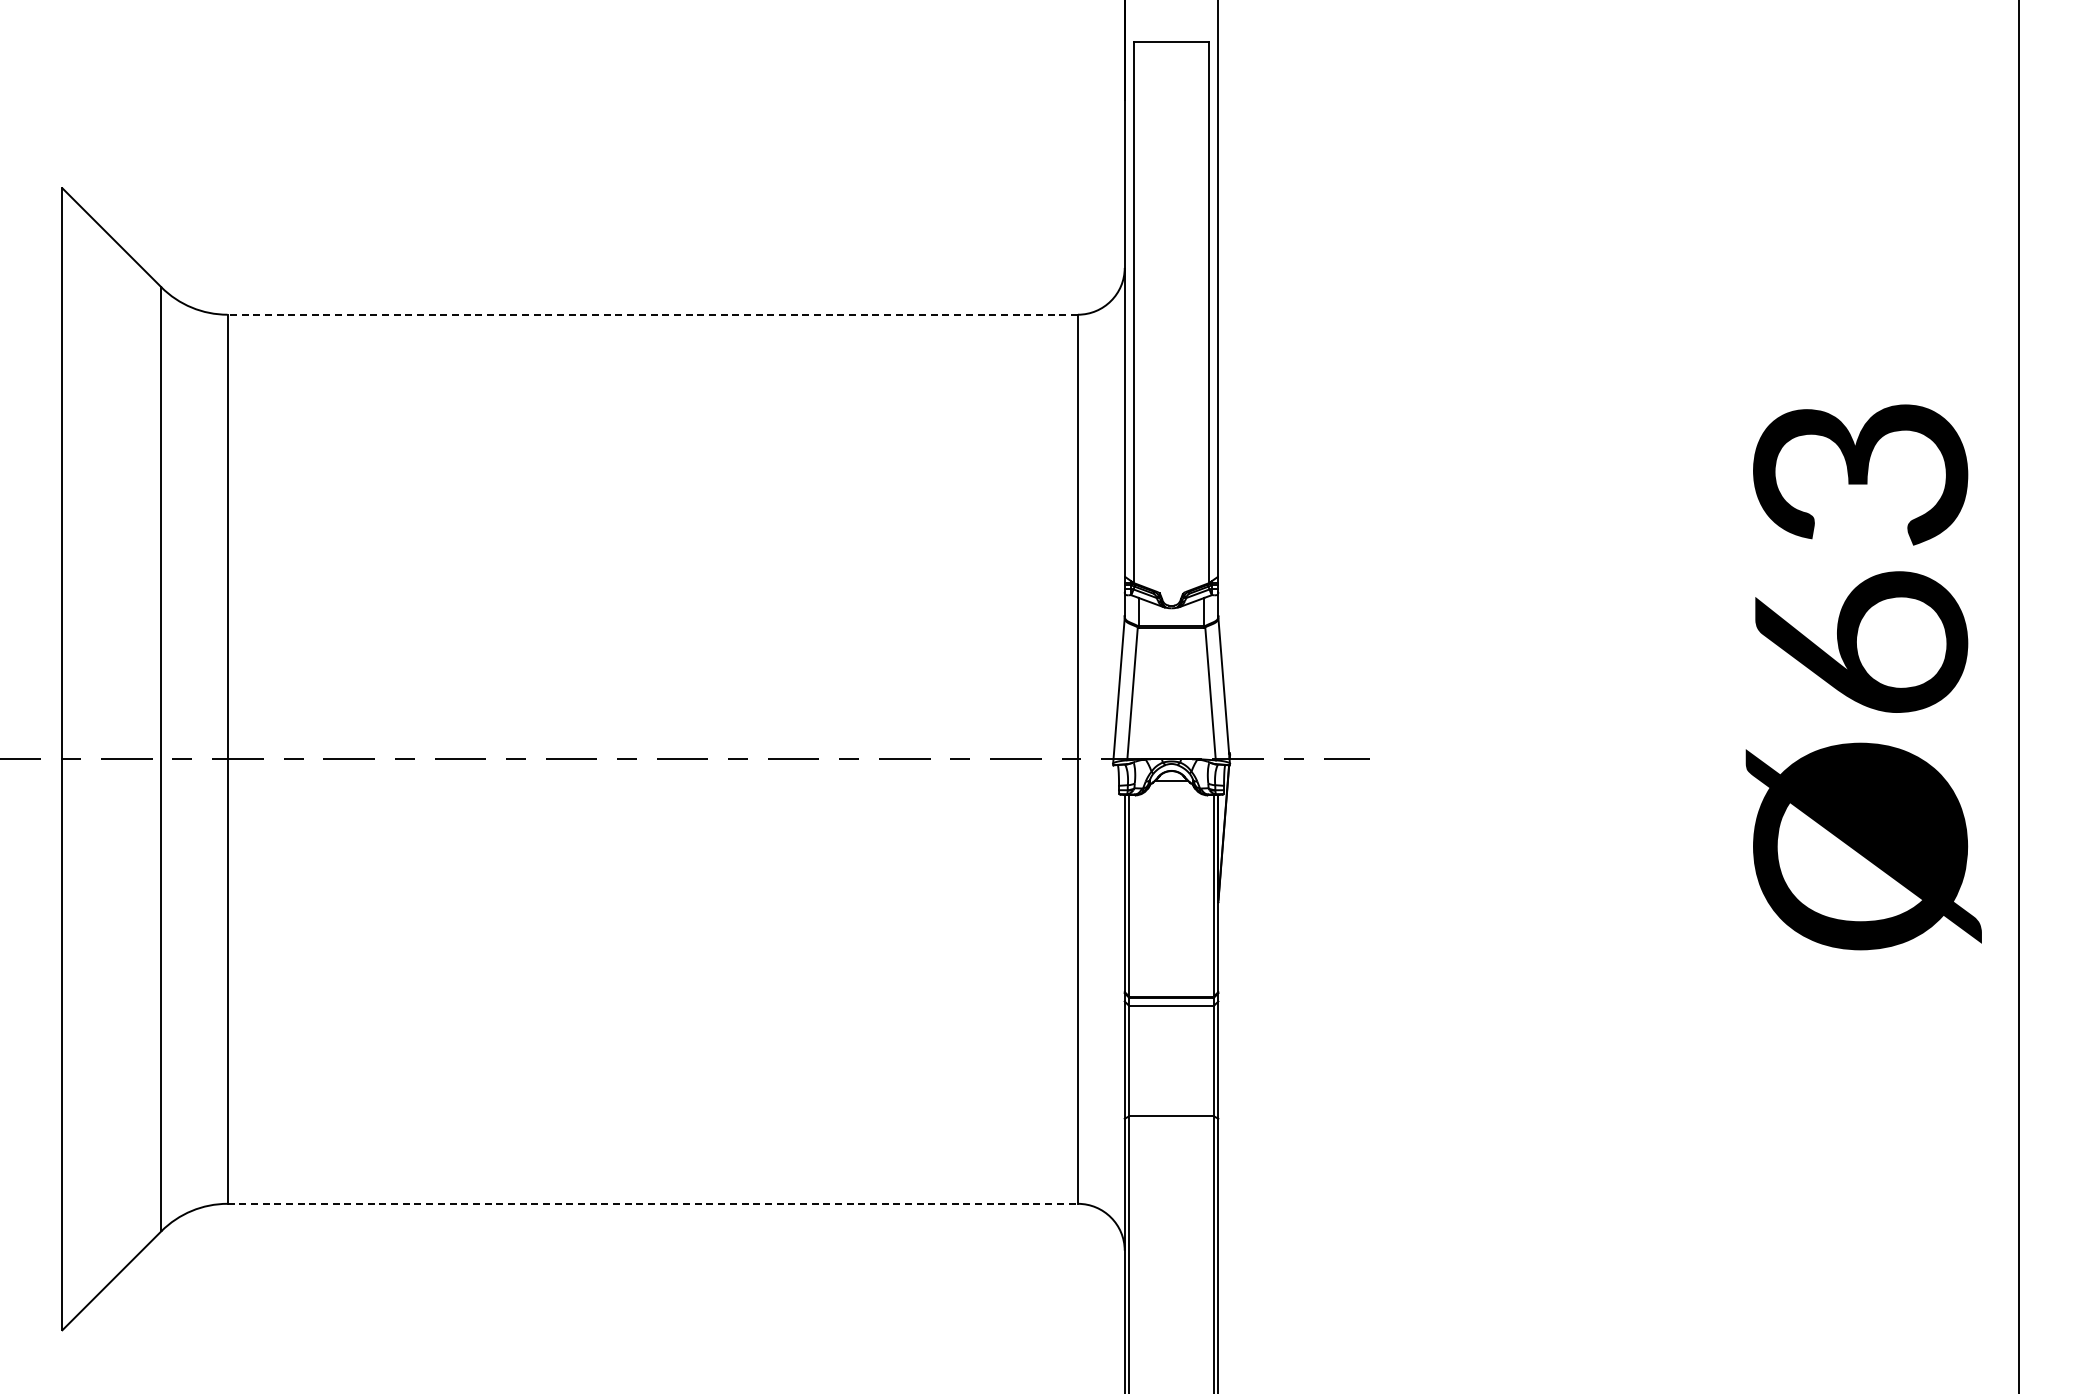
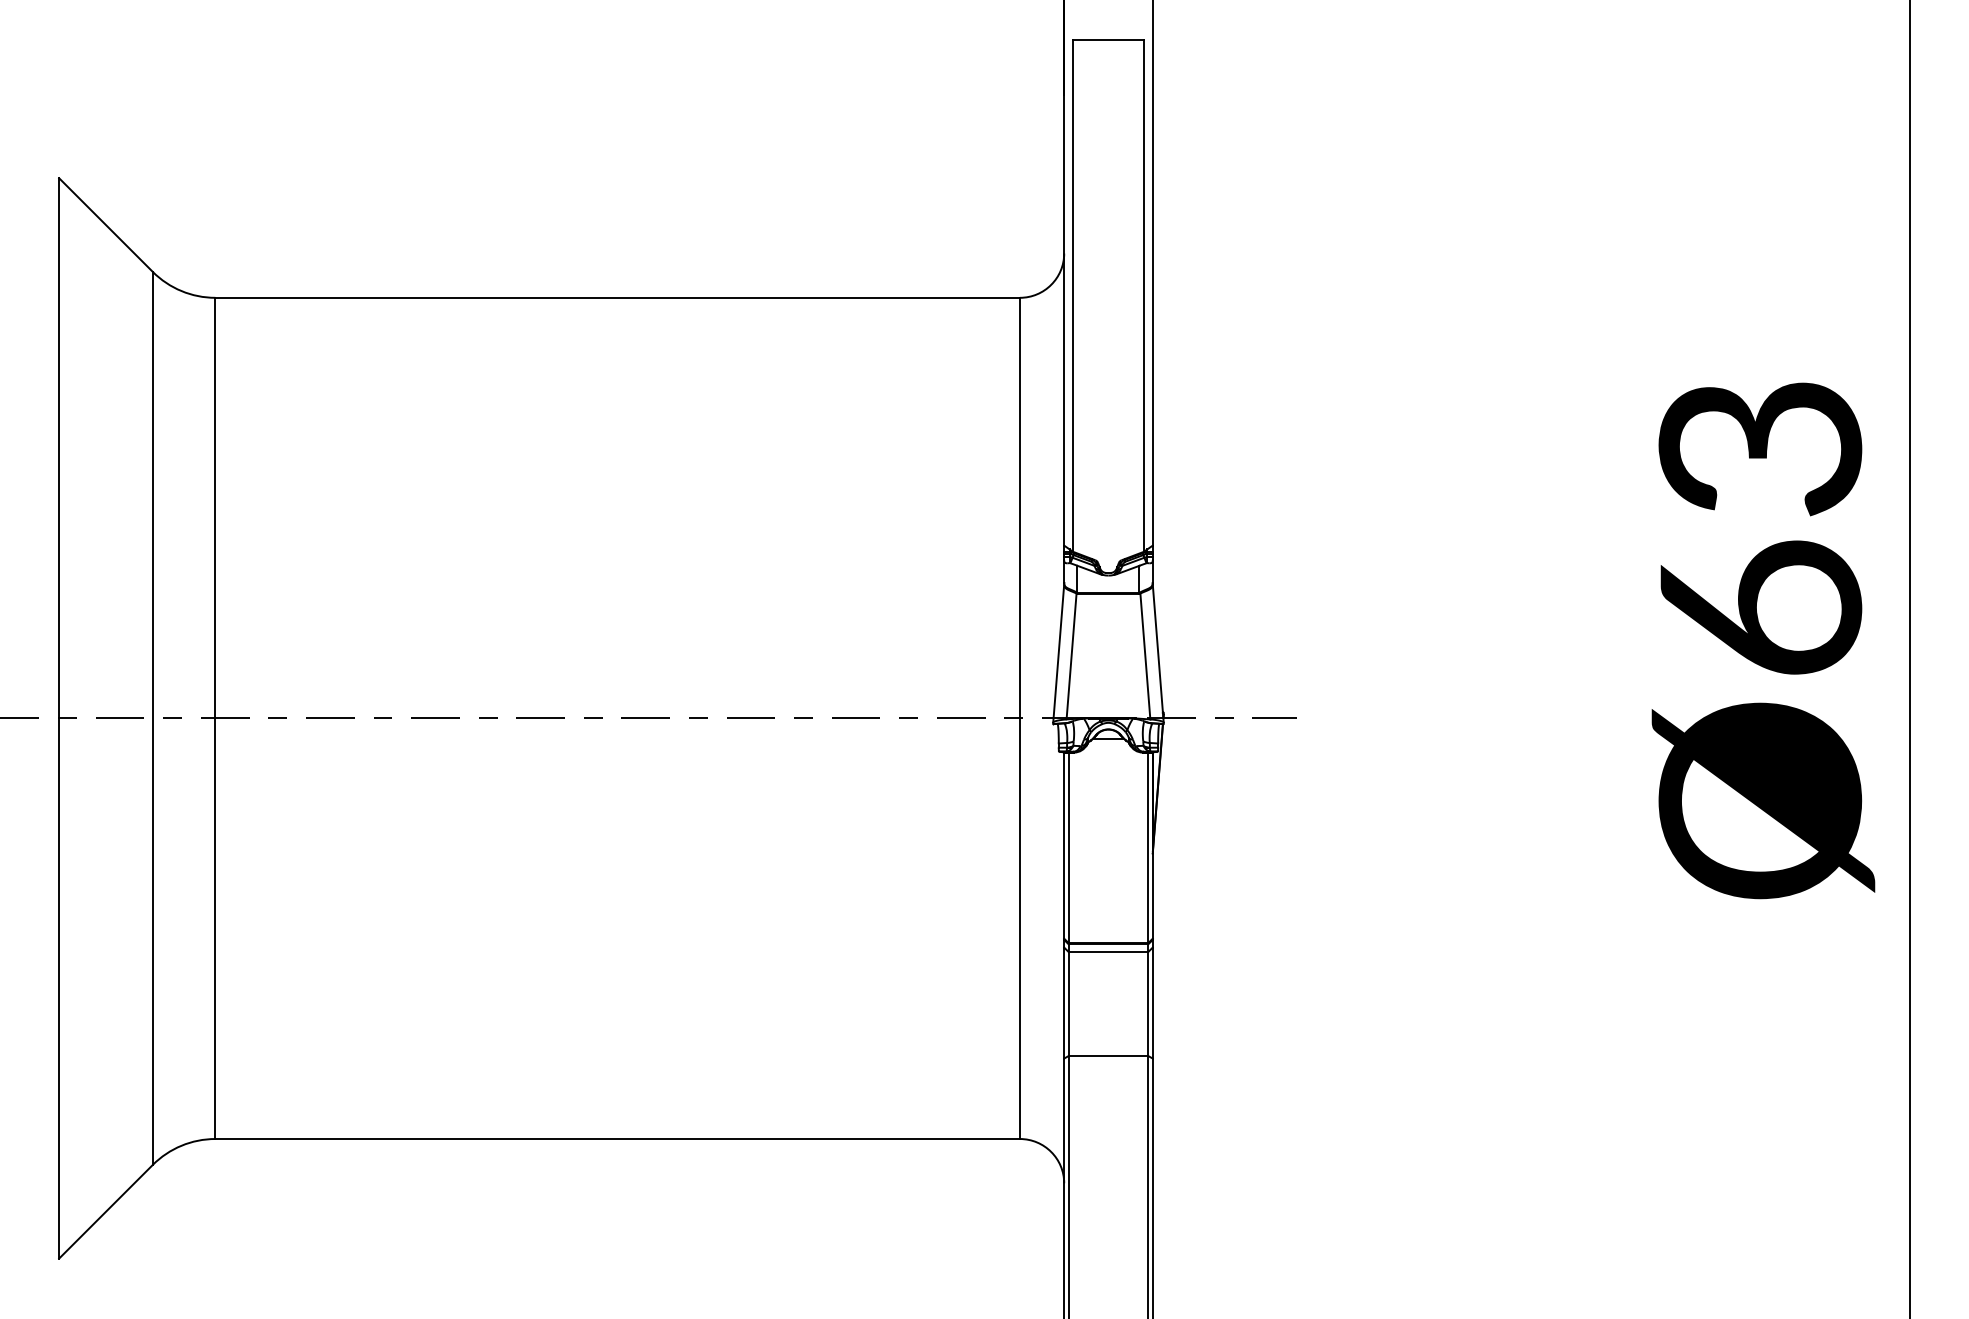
line: (652, 314) -> (617, 297), dashed -> solid
line: (653, 1203) -> (618, 1138), dashed -> solid

